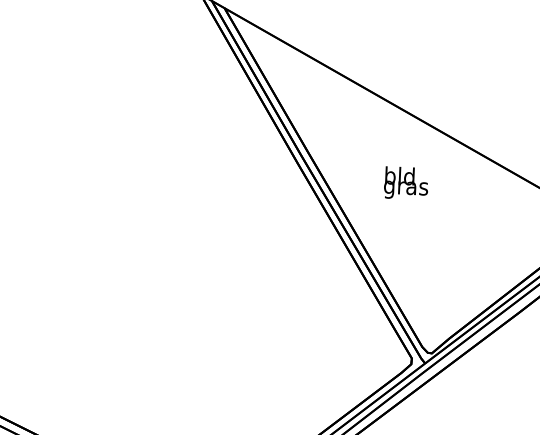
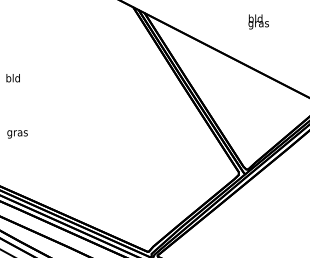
text: (405, 182) -> (258, 21), moved

